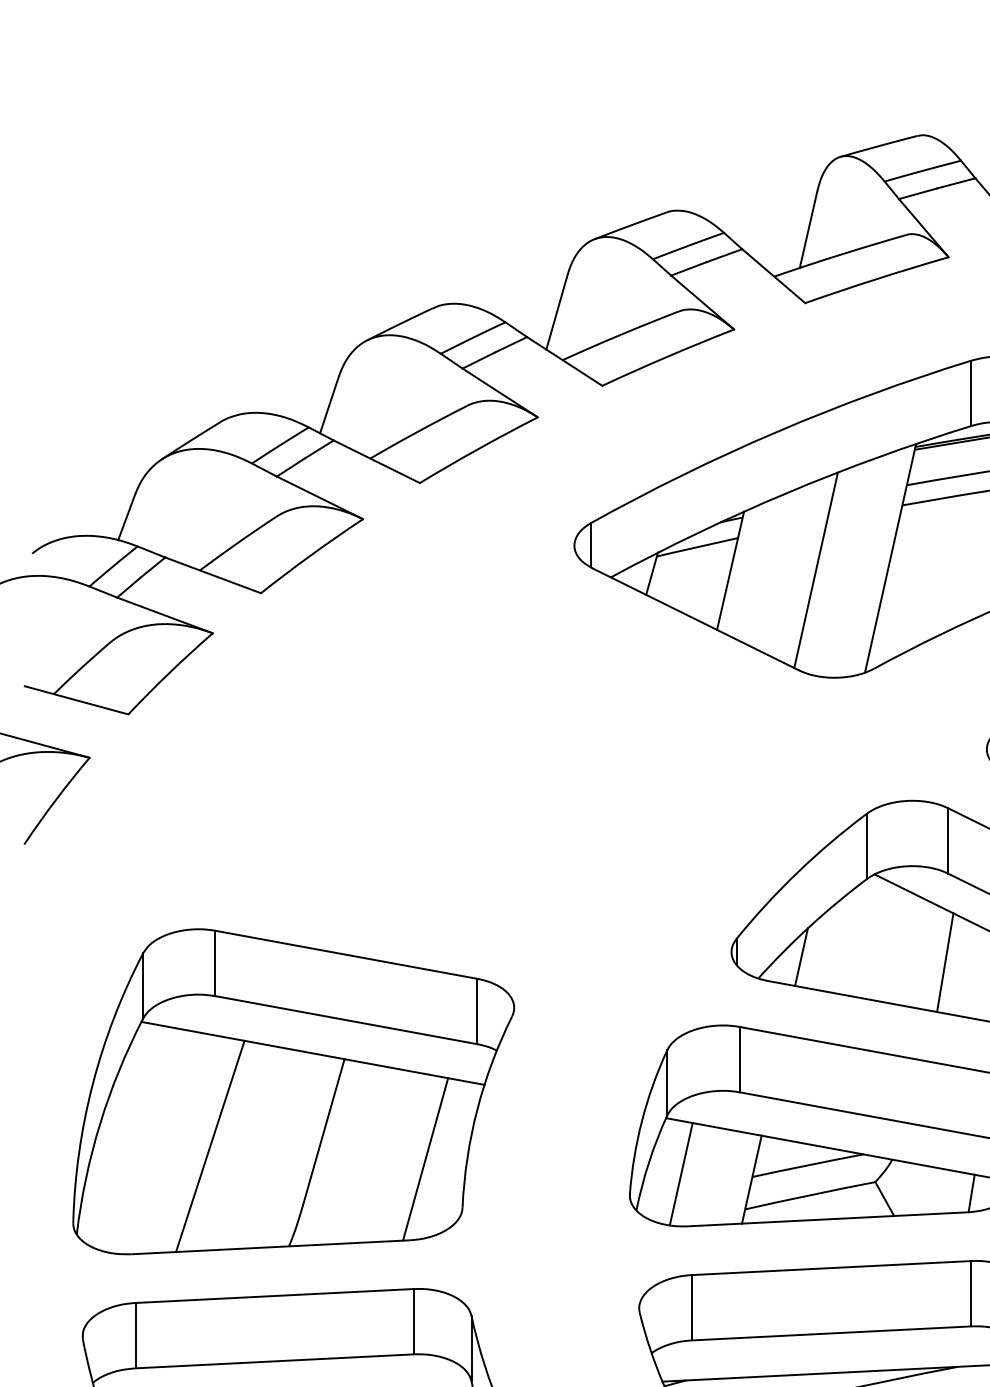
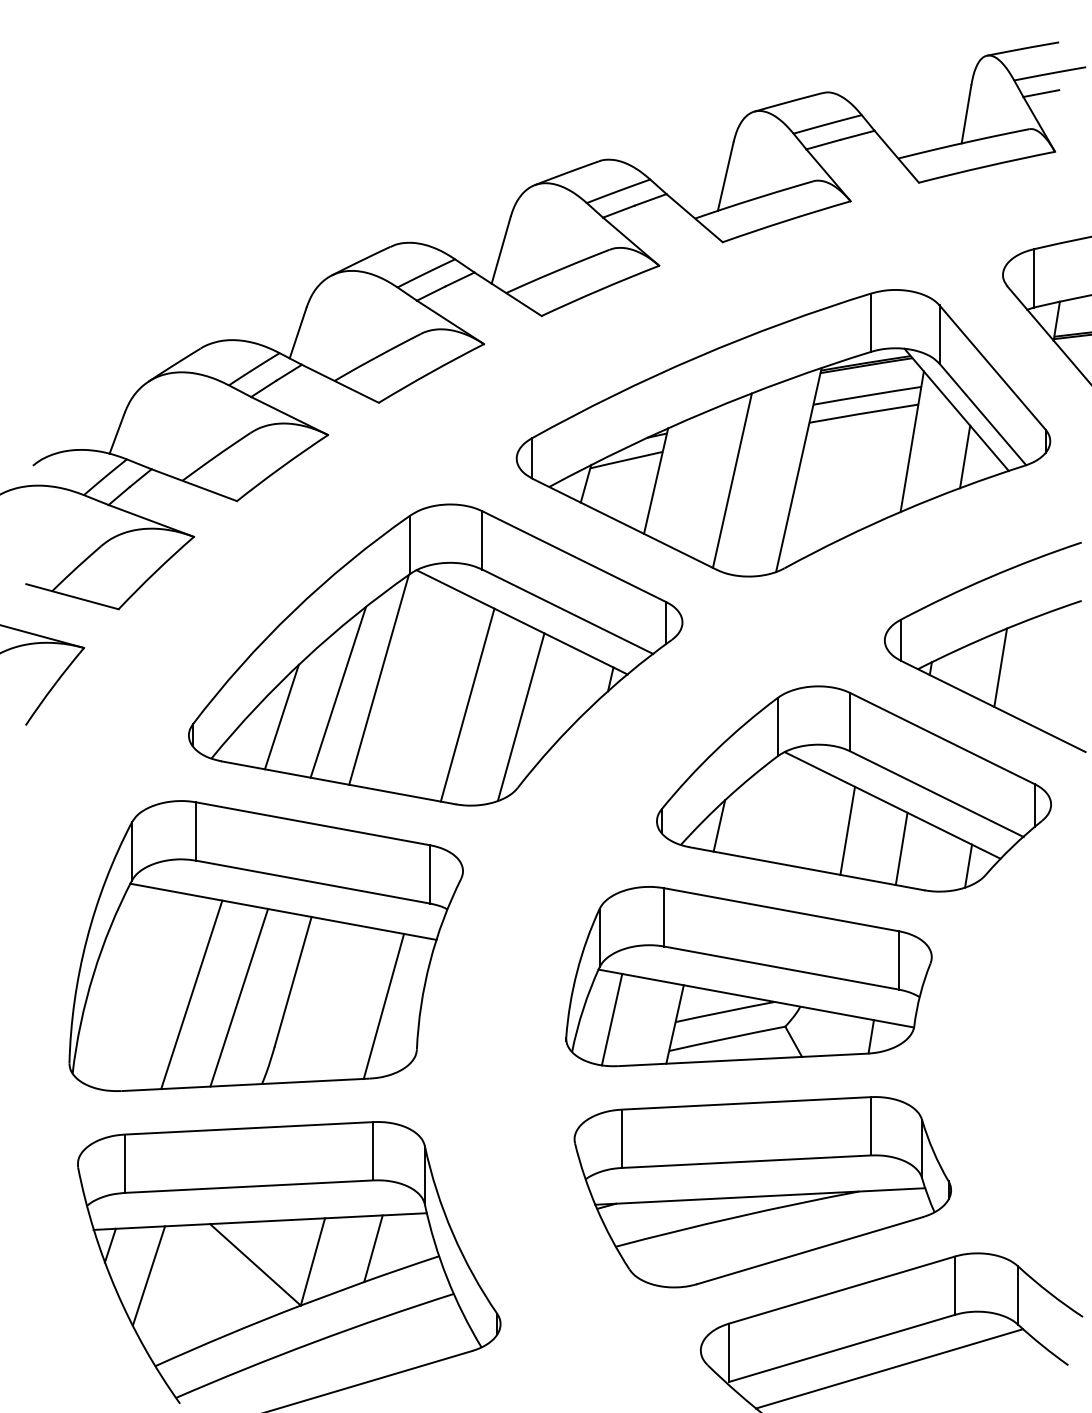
part: (483, 765) -> (435, 654), added
line: (263, 1149) -> (239, 997), added

